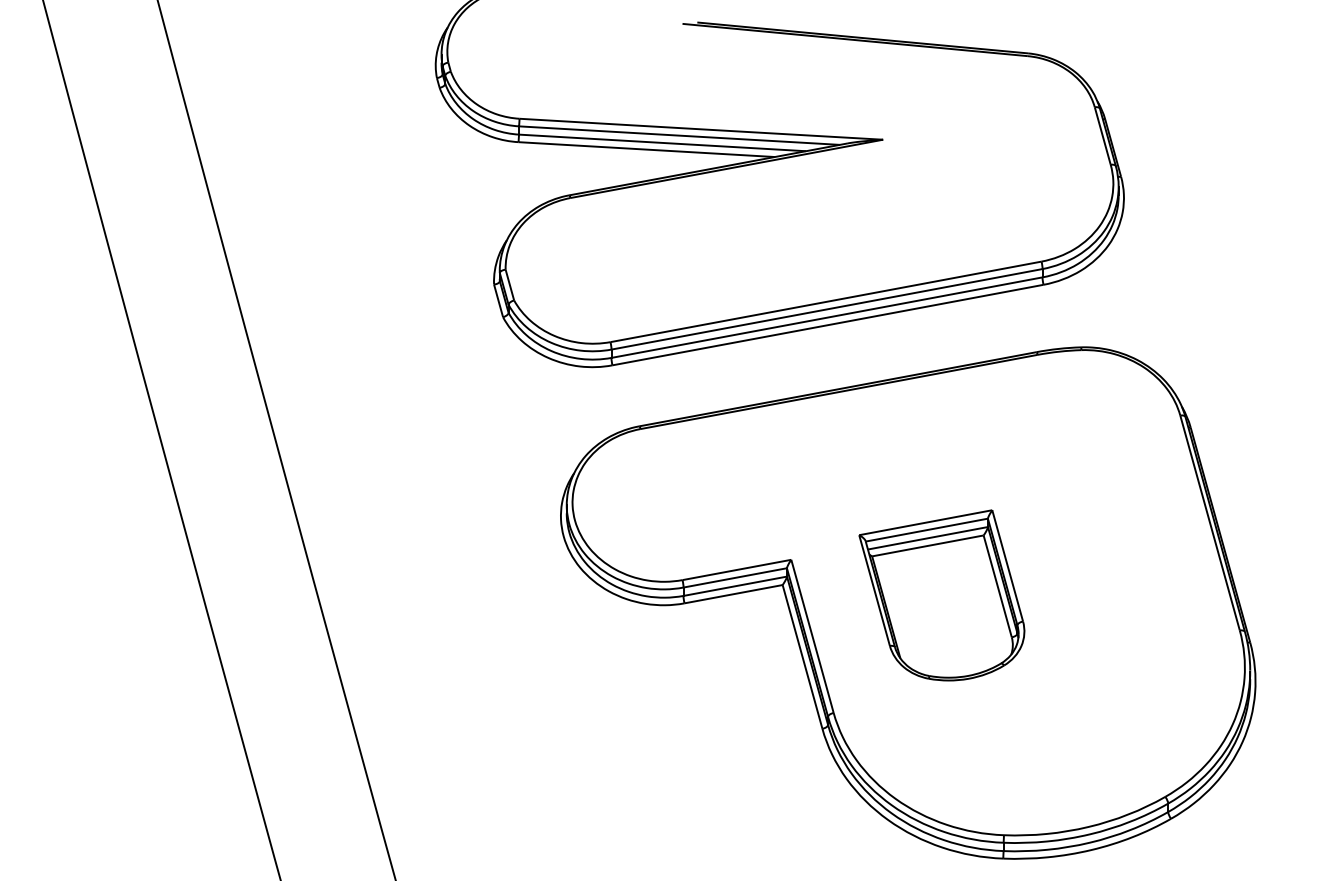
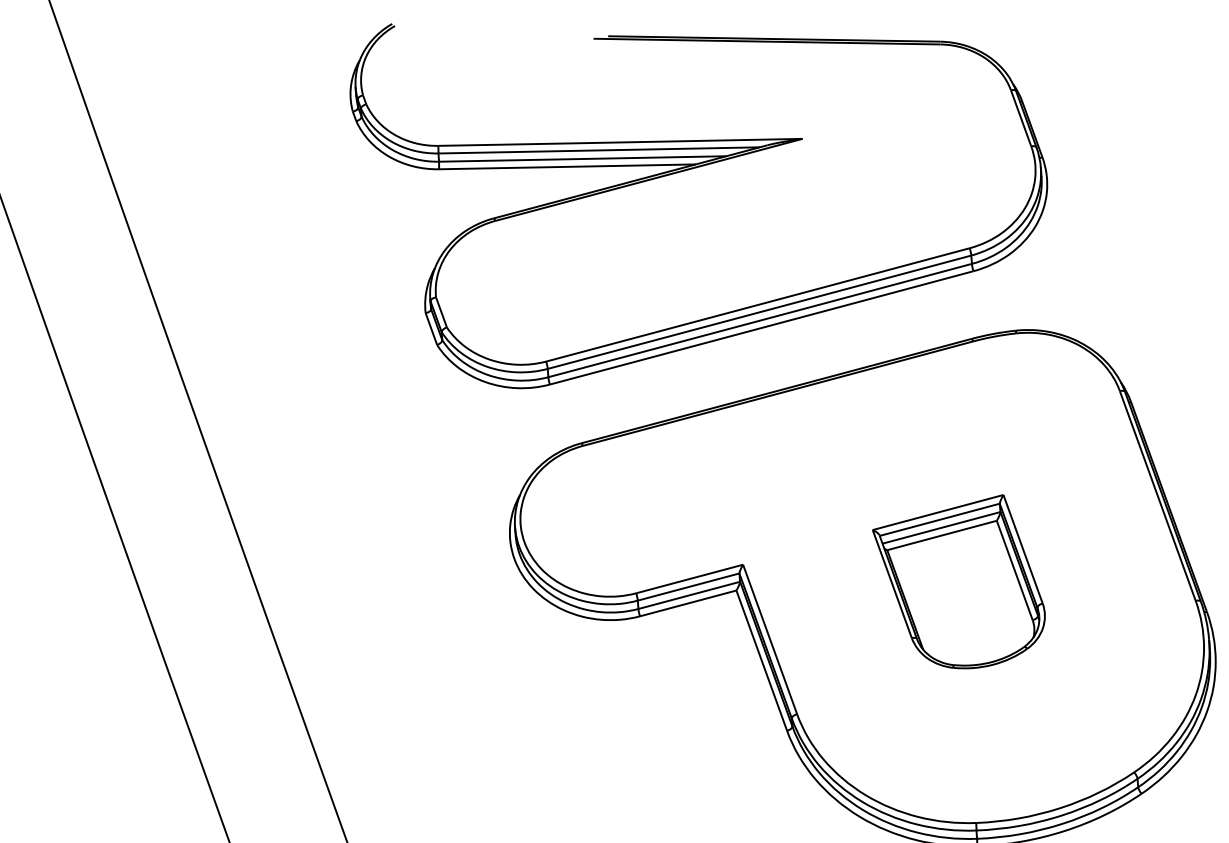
part: (941, 595) -> (959, 583), moved

